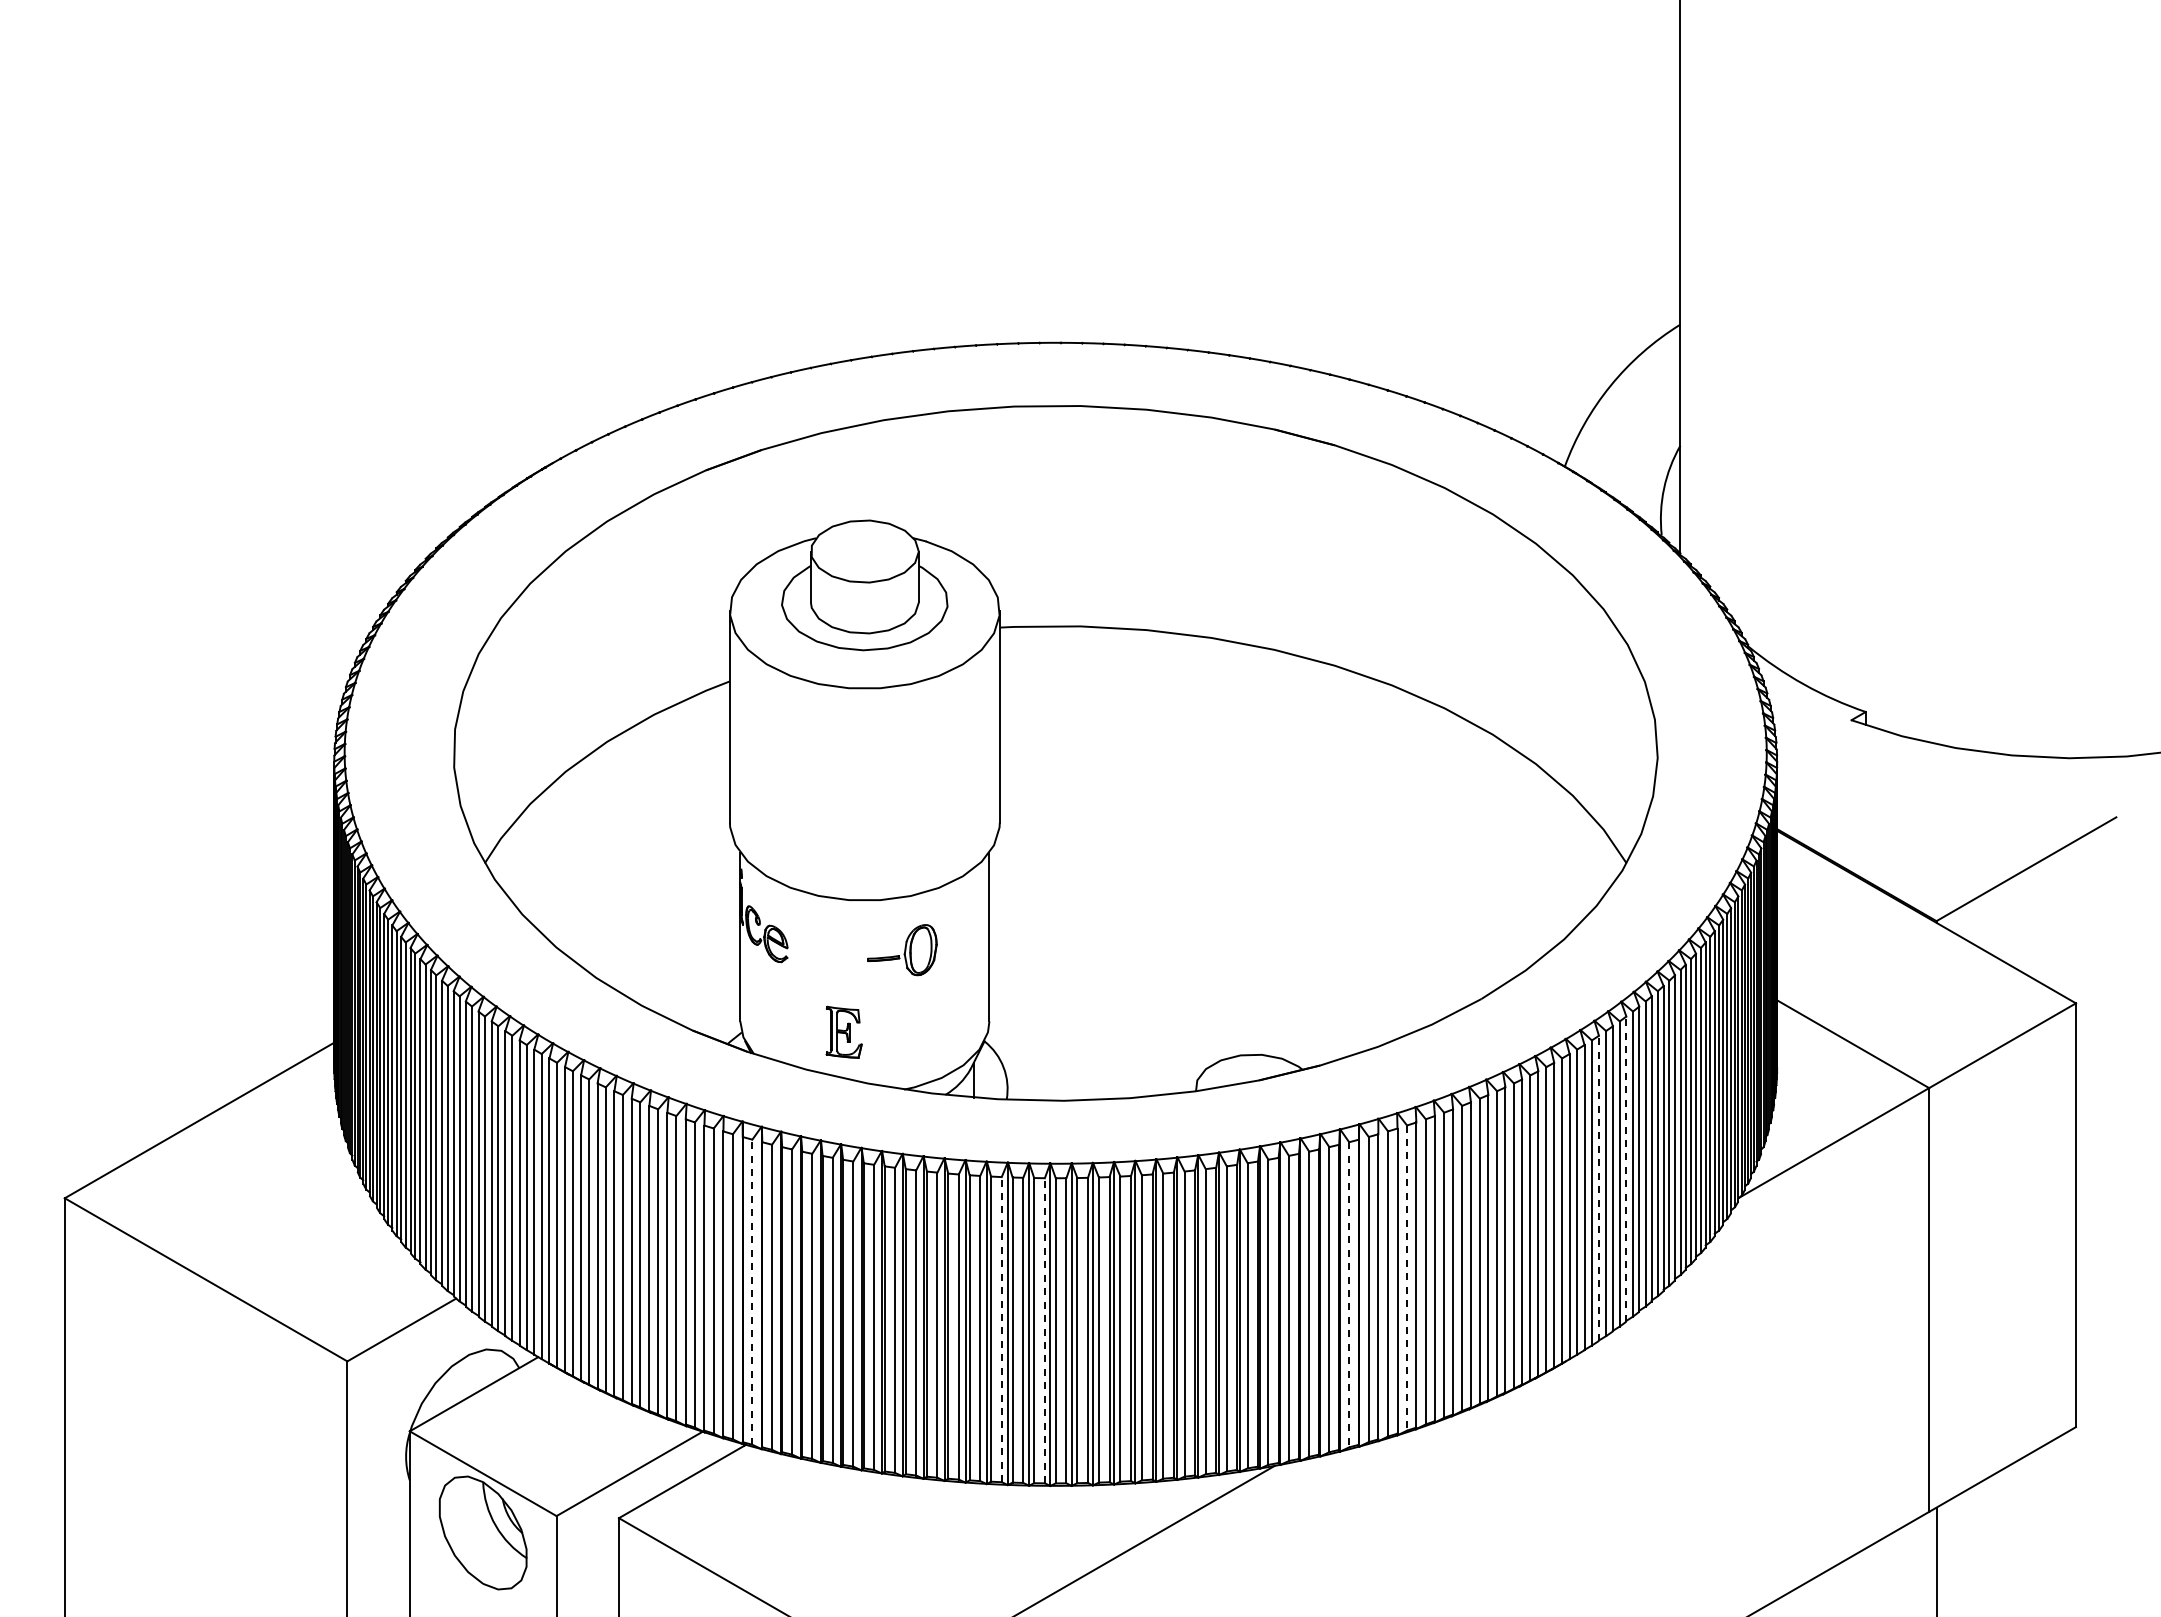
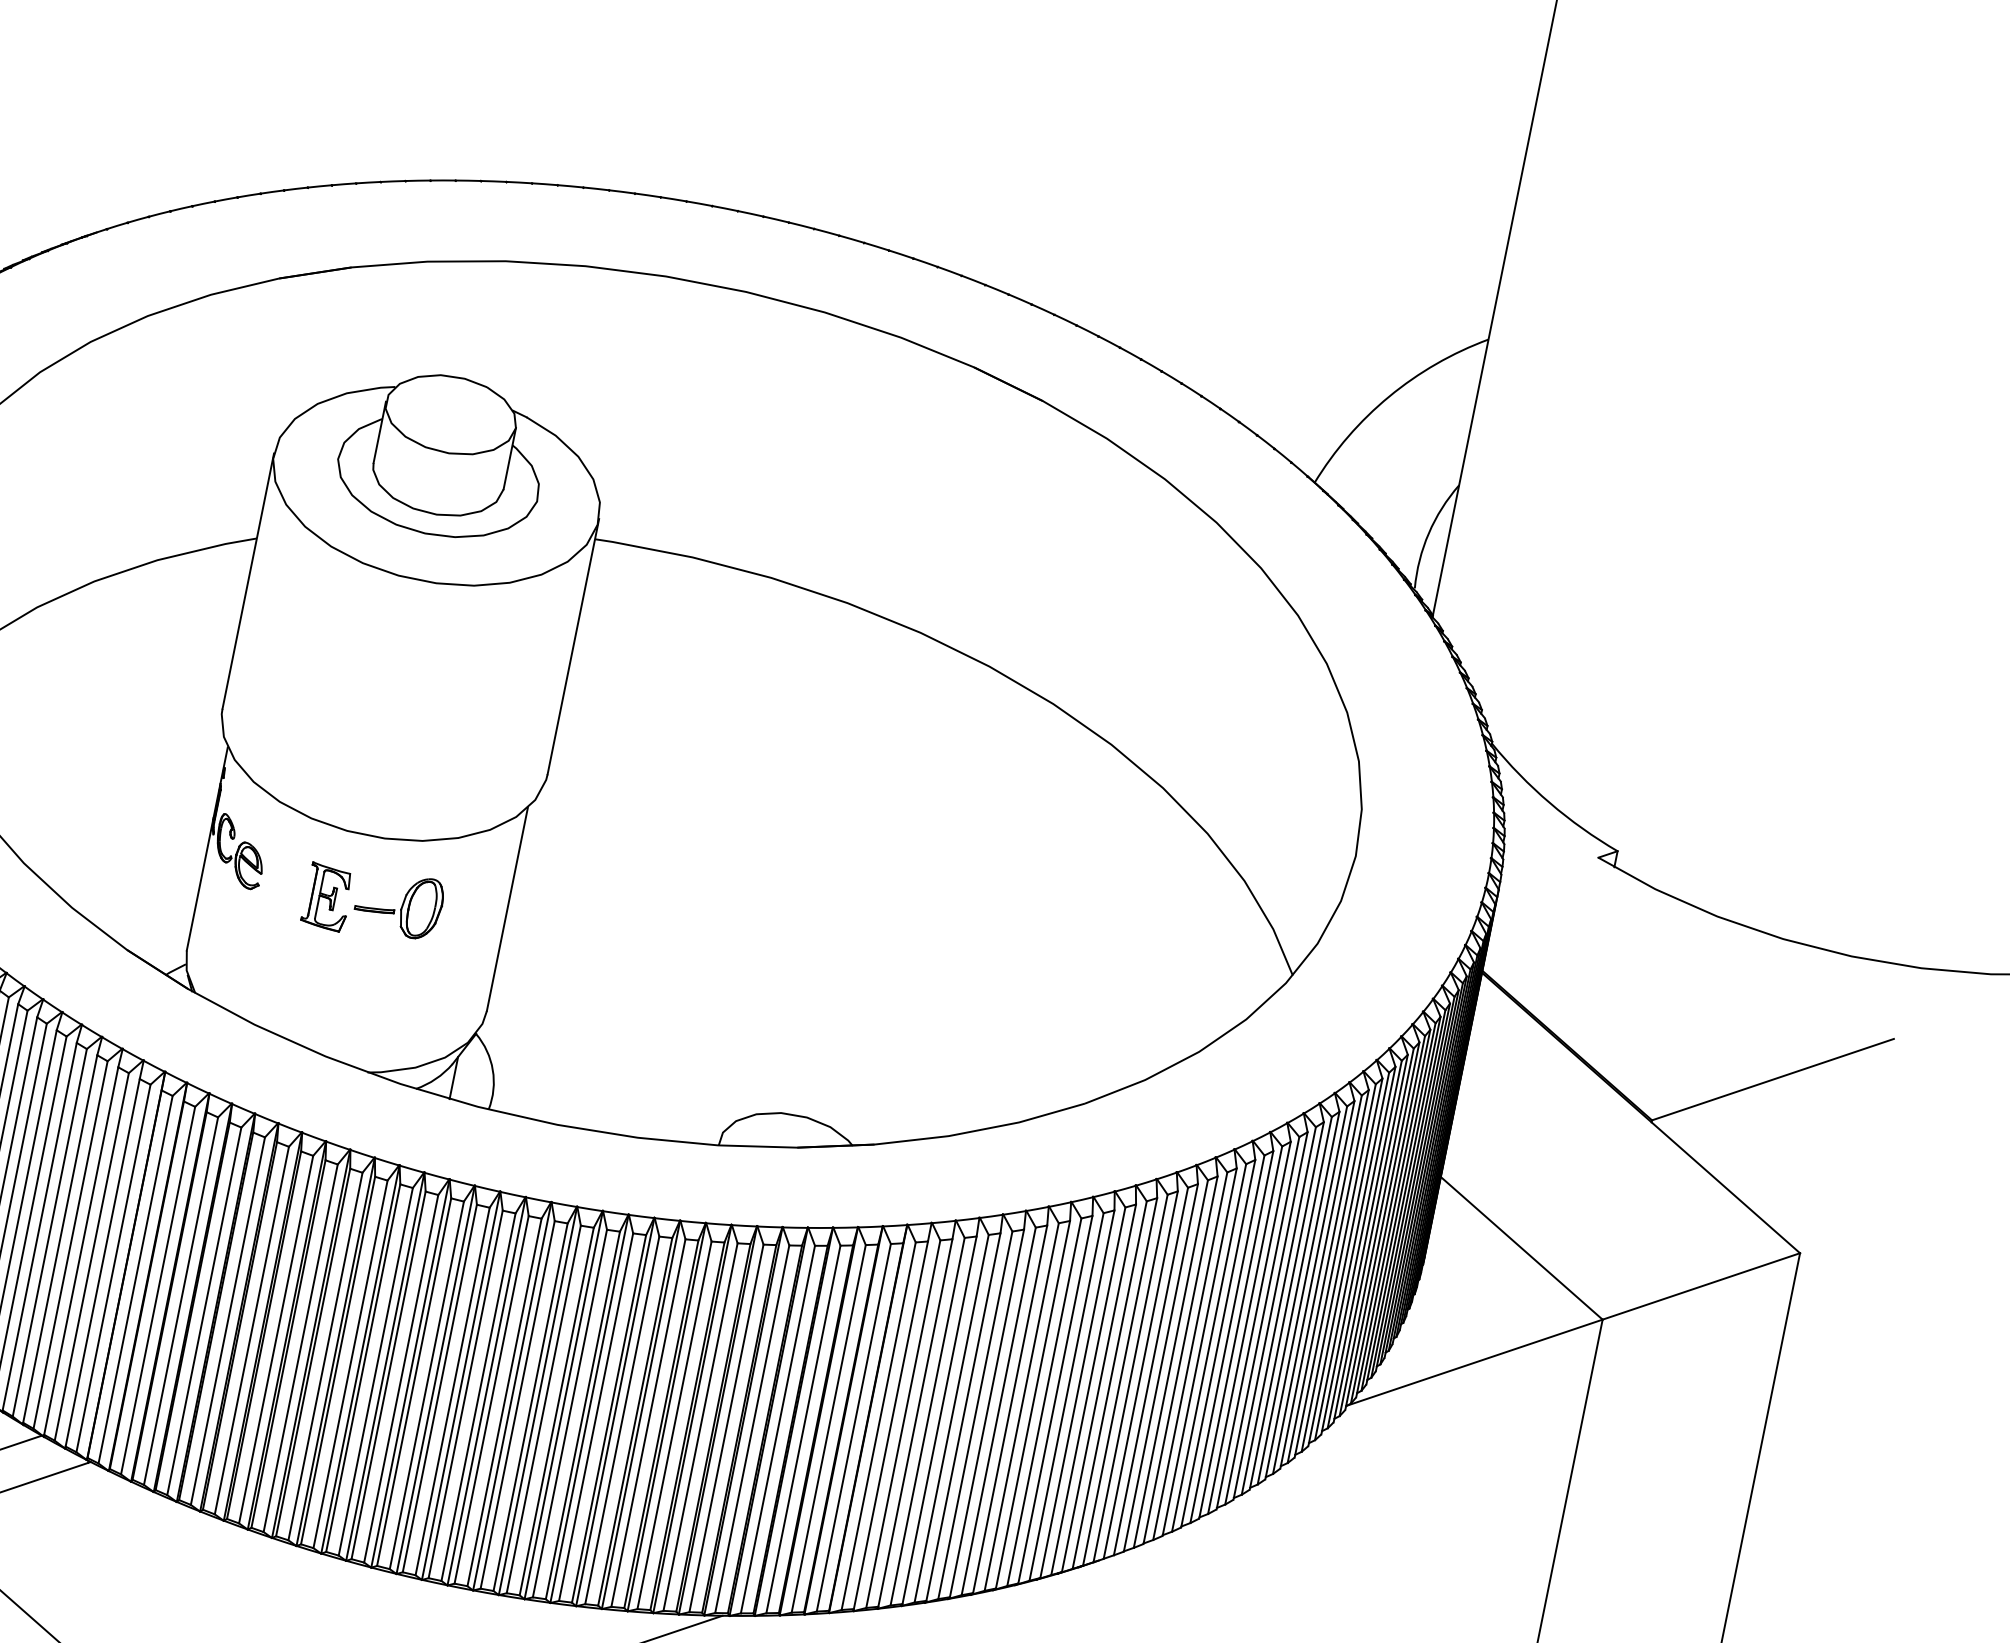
part: (843, 1031) -> (327, 896), moved
line: (1626, 1169) -> (1218, 1344), dashed -> solid
line: (1598, 1188) -> (1179, 1360), dashed -> solid
line: (1407, 1278) -> (928, 1422), dashed -> solid
line: (752, 1292) -> (135, 1280), dashed -> solid
line: (1349, 1294) -> (854, 1427), dashed -> solid
line: (1001, 1329) -> (426, 1385), dashed -> solid
line: (1044, 1330) -> (478, 1396), dashed -> solid

